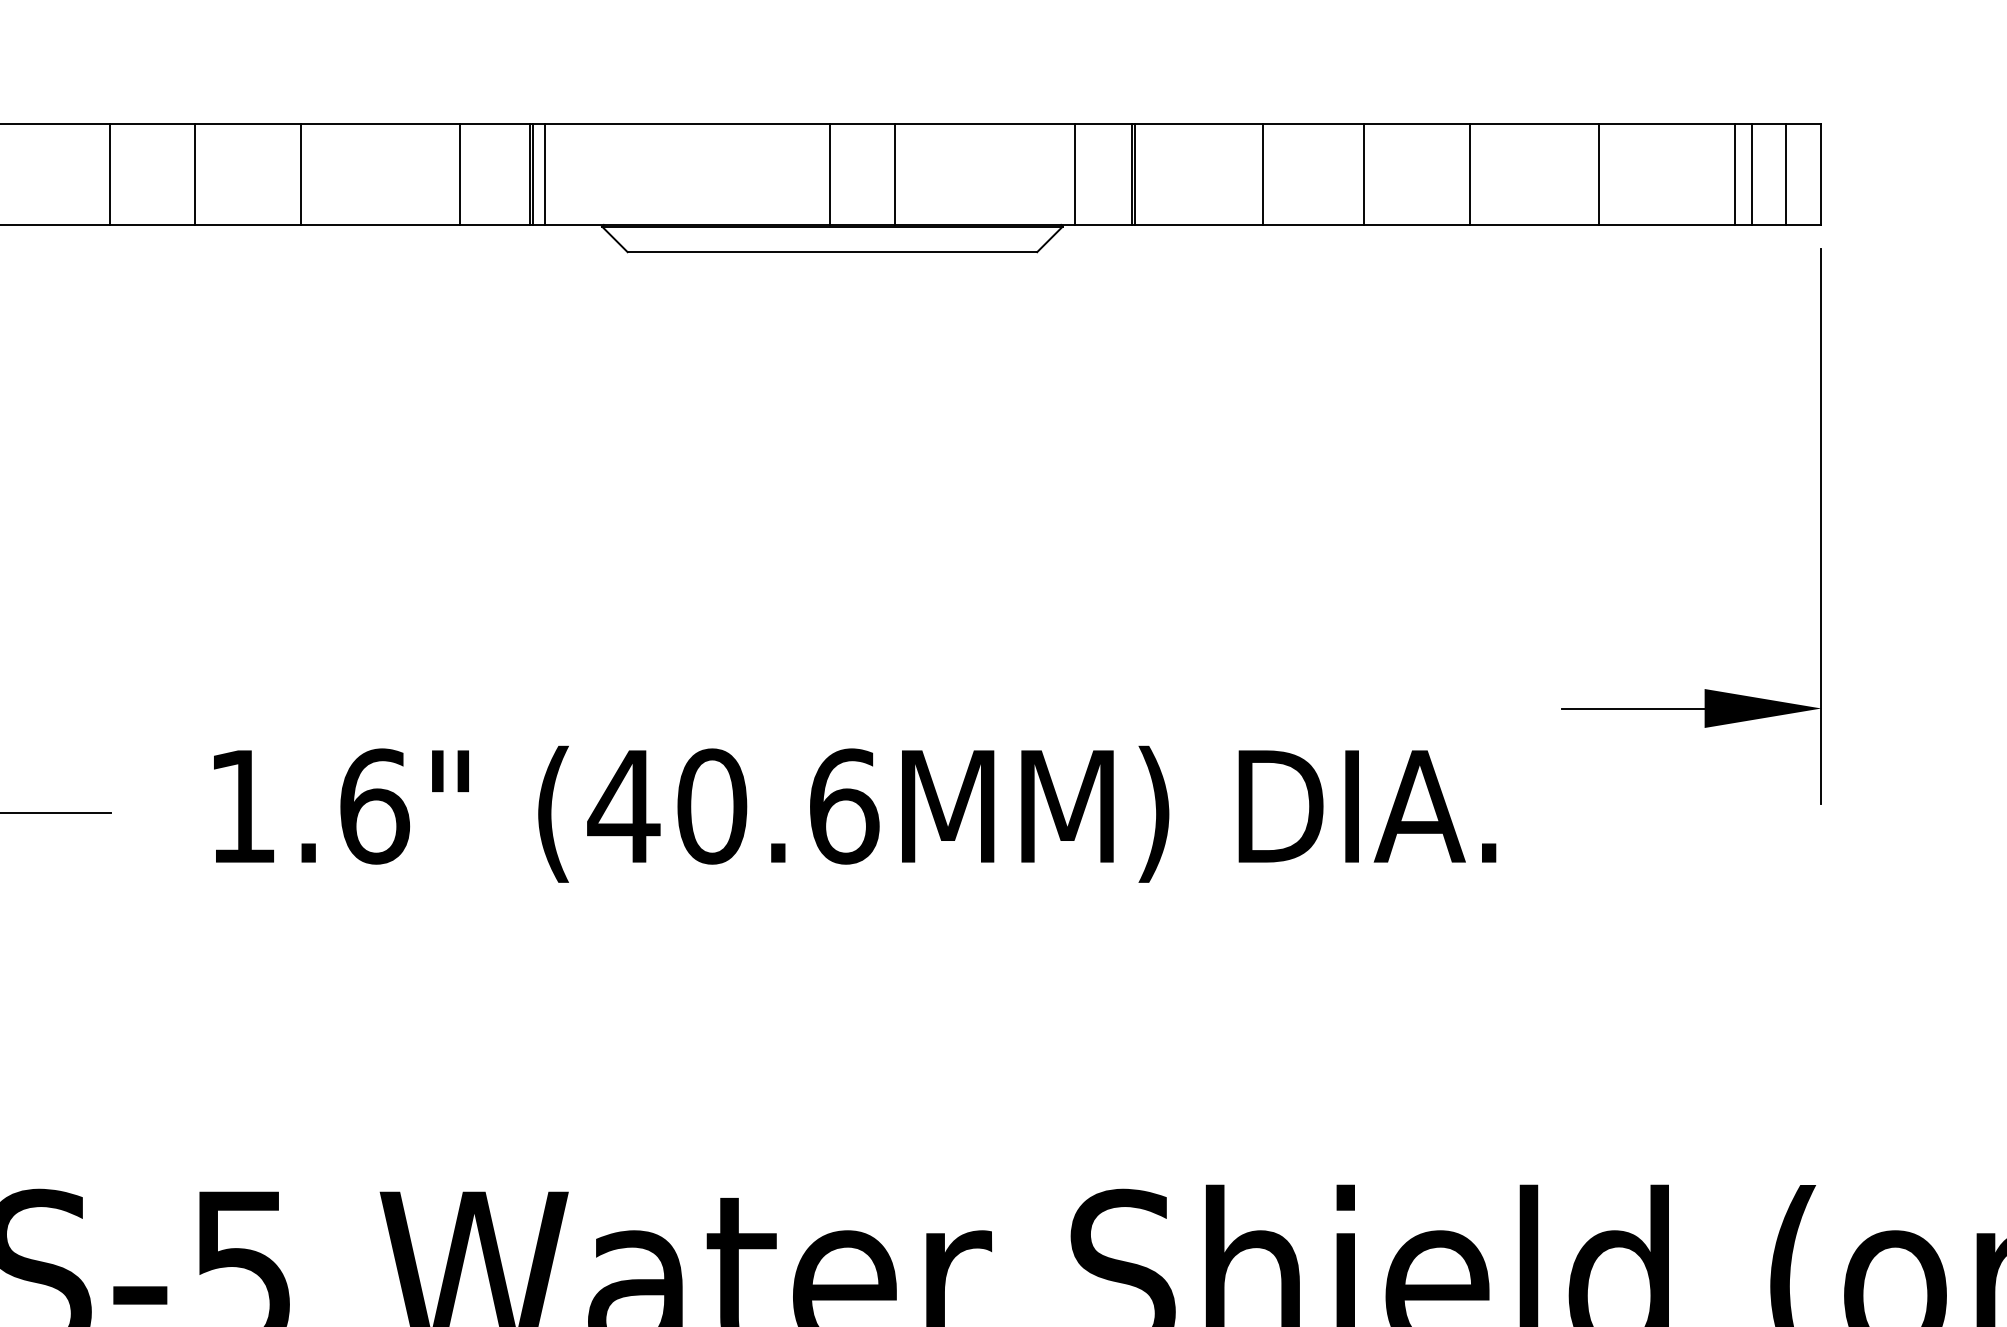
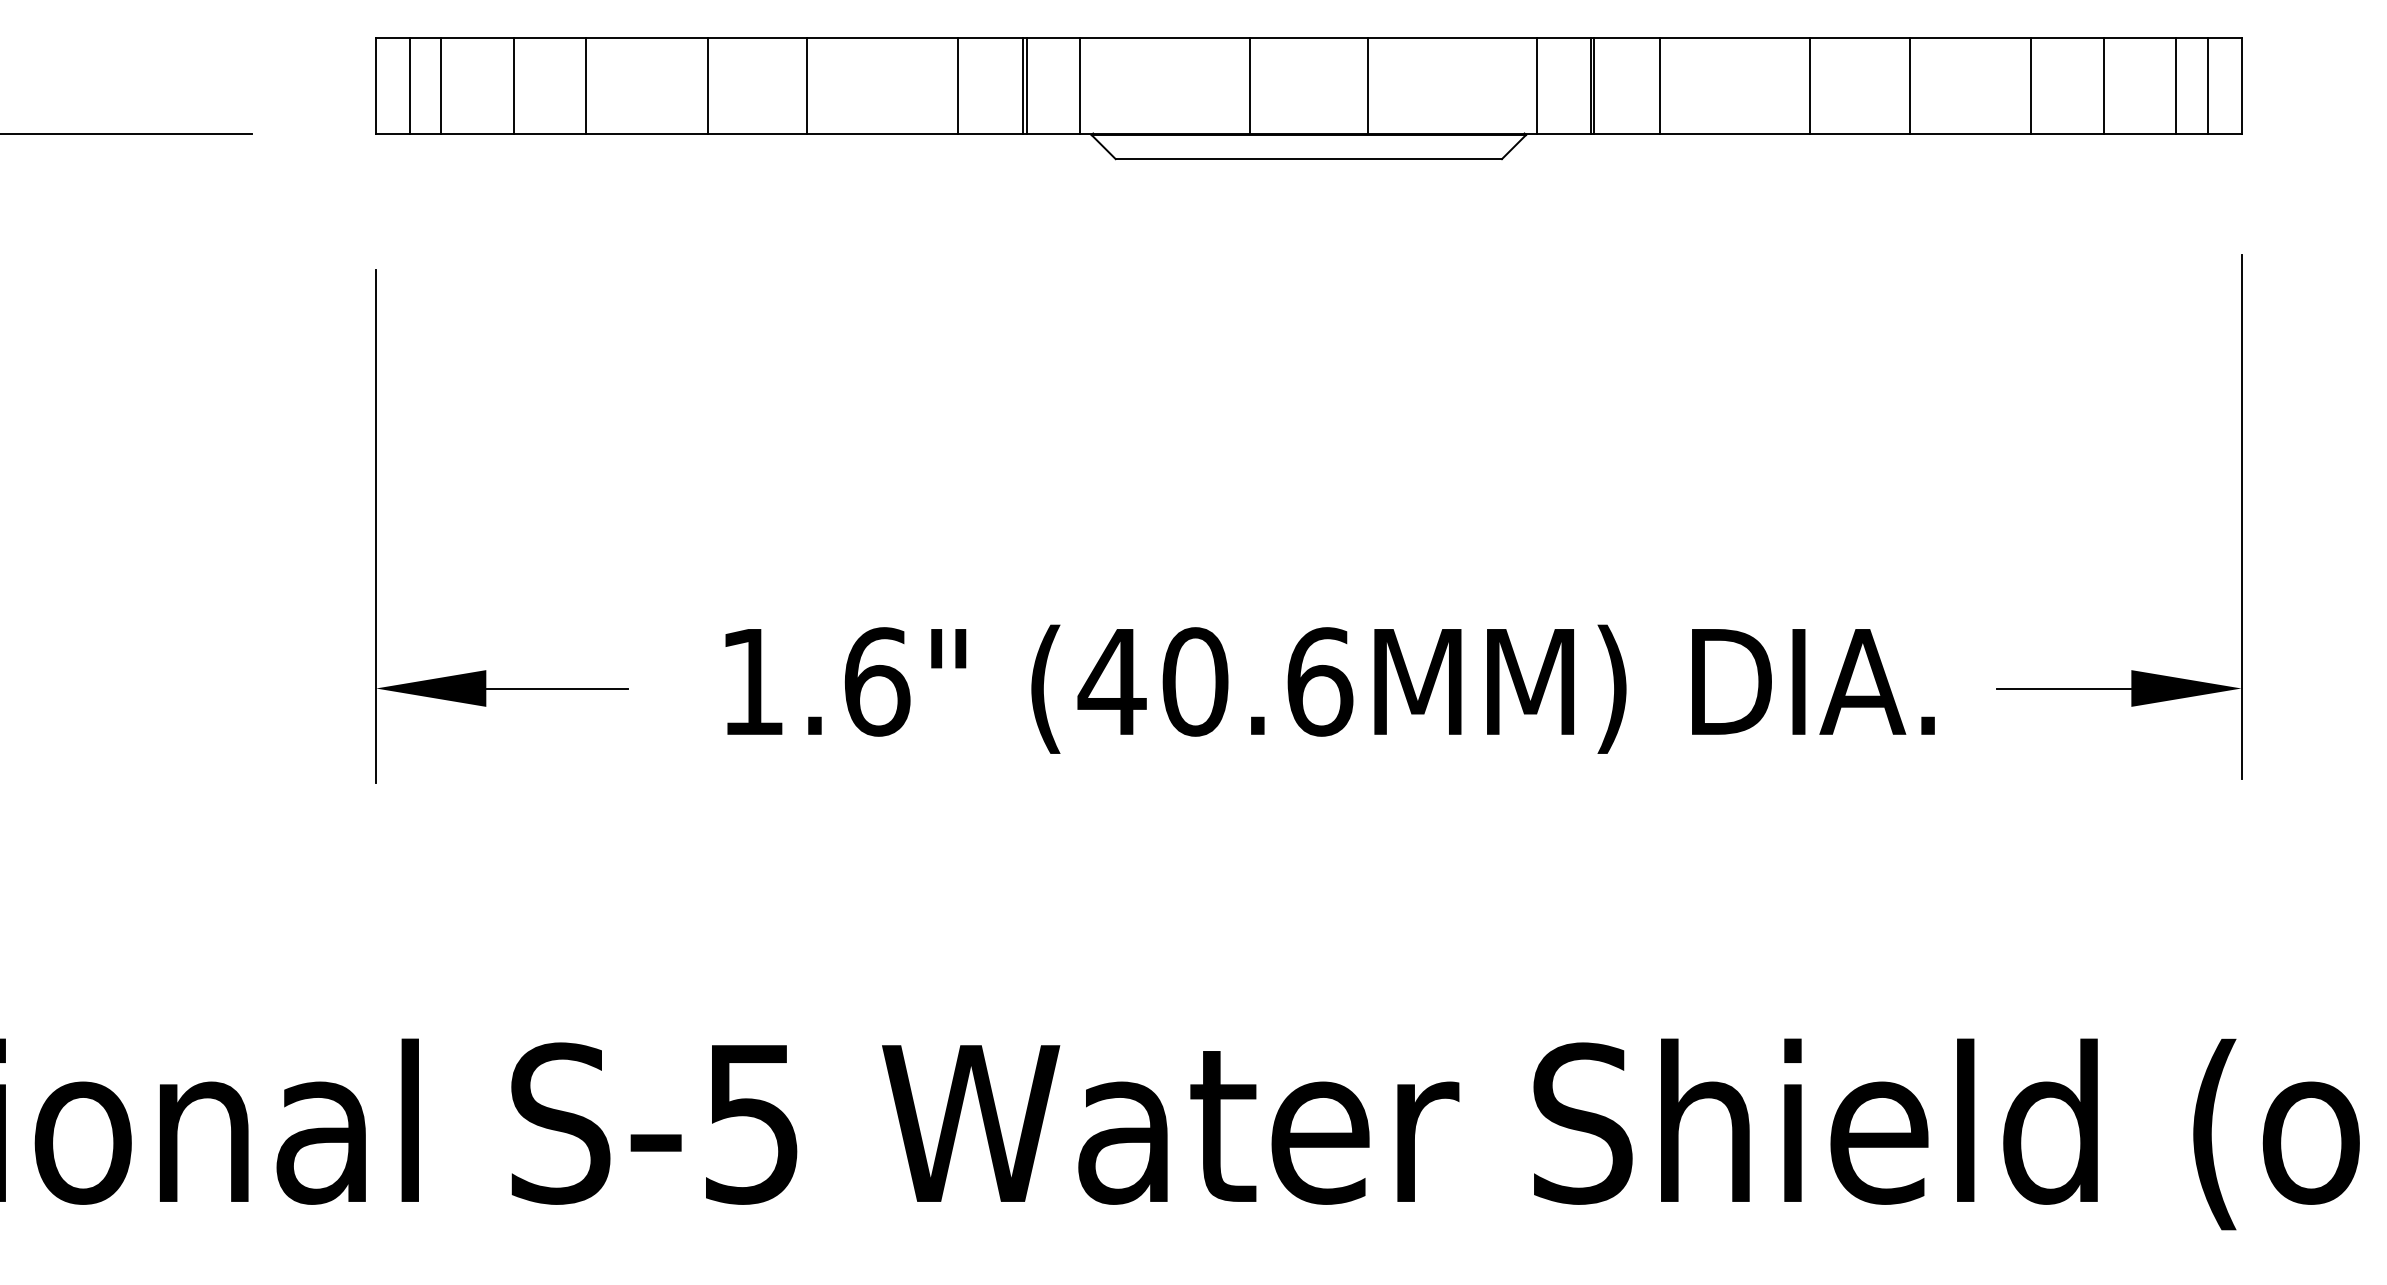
line: (109, 174) -> (586, 85), moved
line: (544, 174) -> (1080, 85), moved
line: (829, 174) -> (1250, 85), moved
line: (1263, 174) -> (1660, 85), moved
line: (1734, 174) -> (2103, 85), moved
part: (1821, 526) -> (2241, 516), moved

